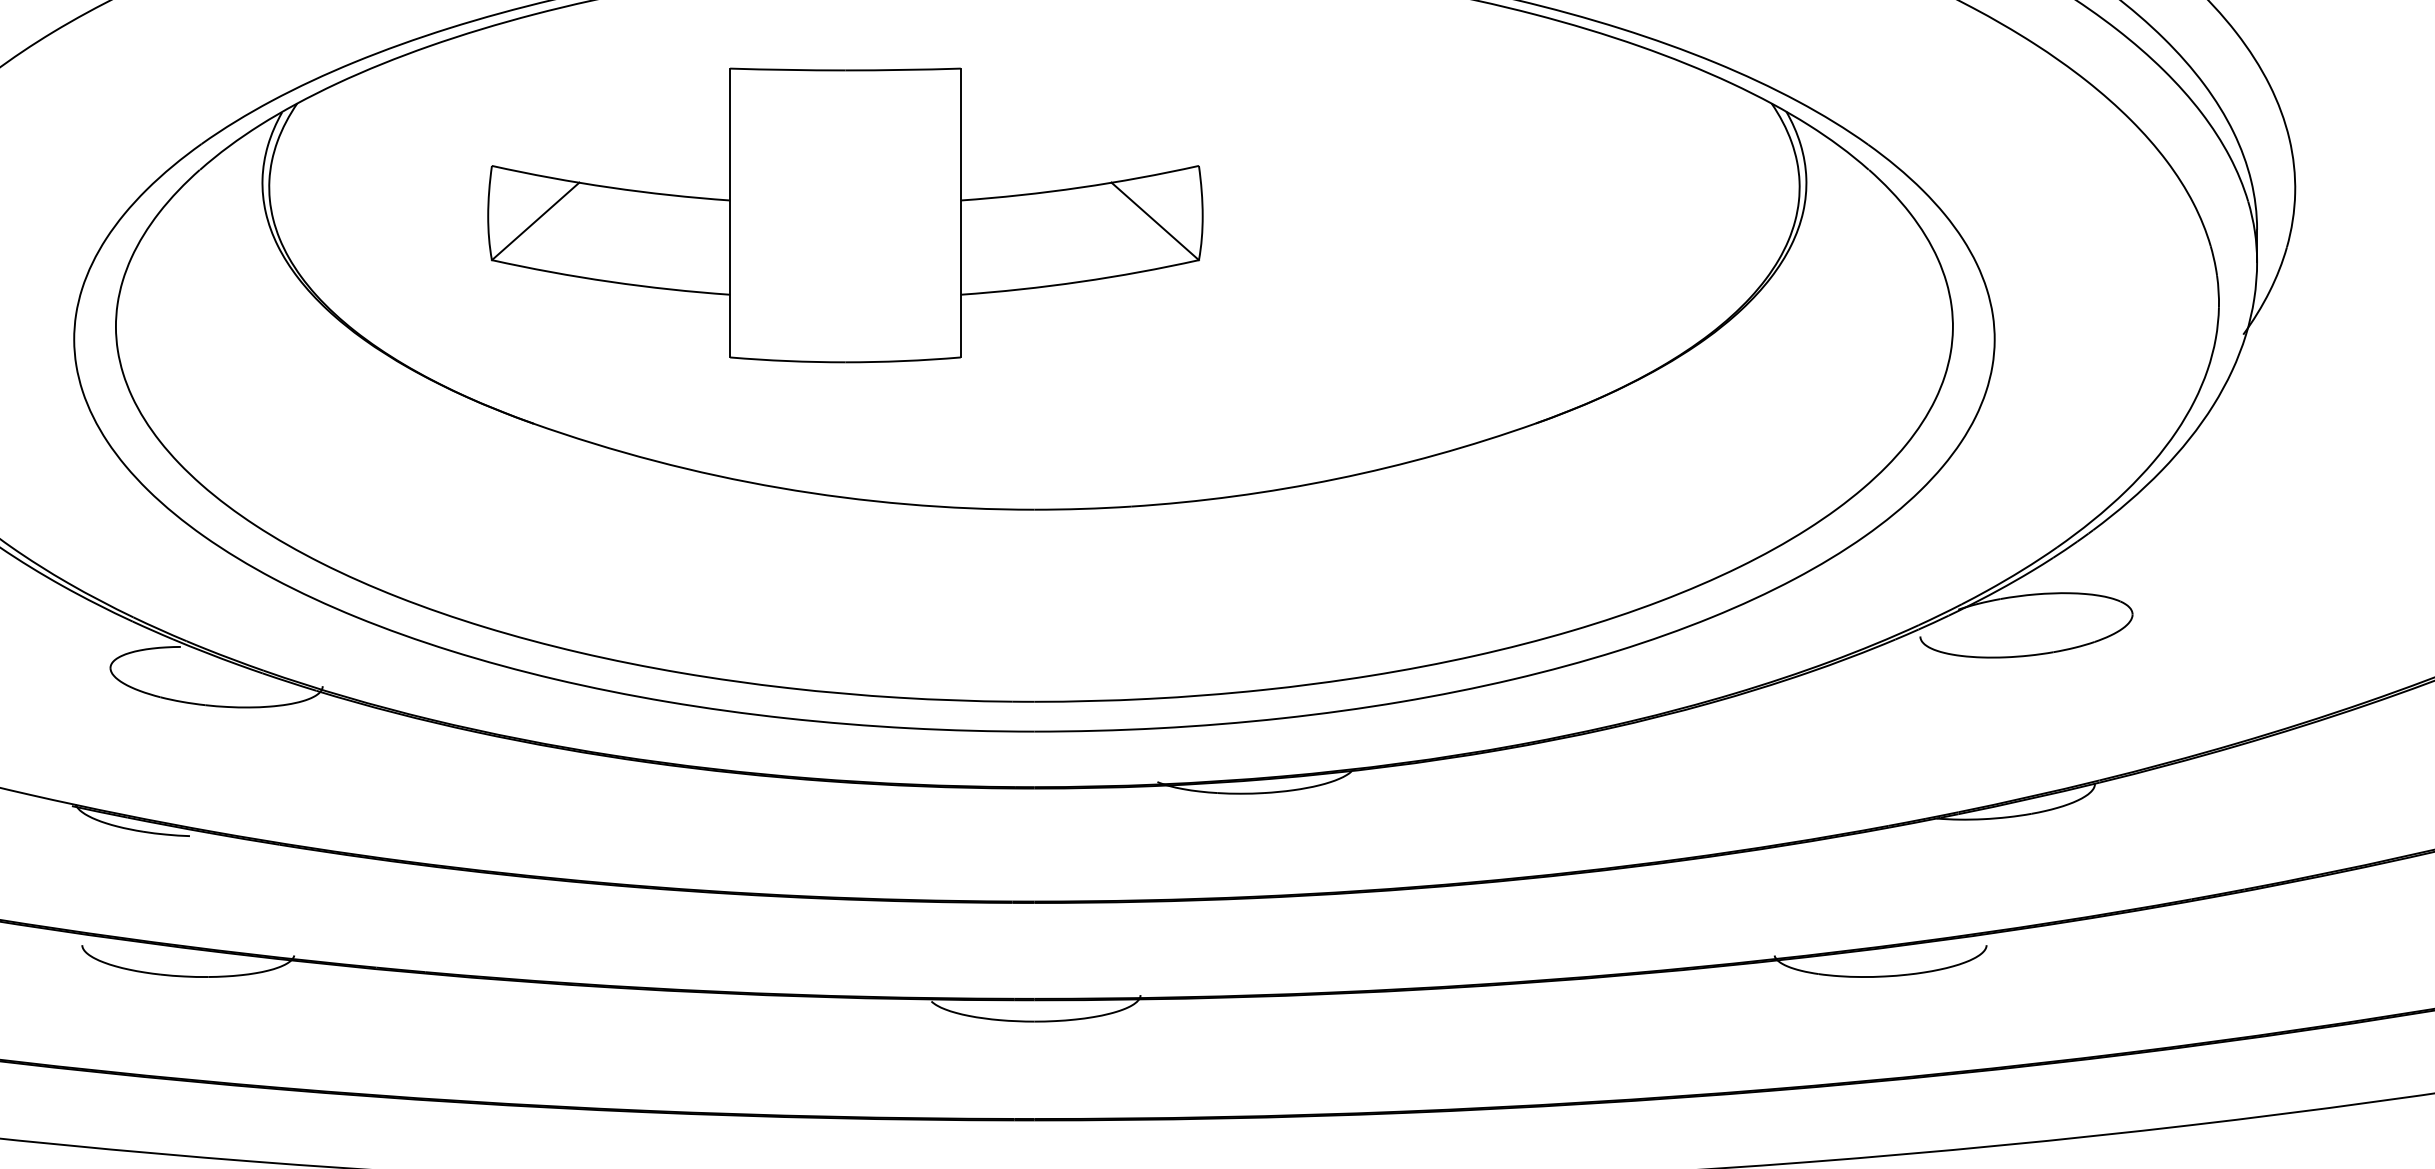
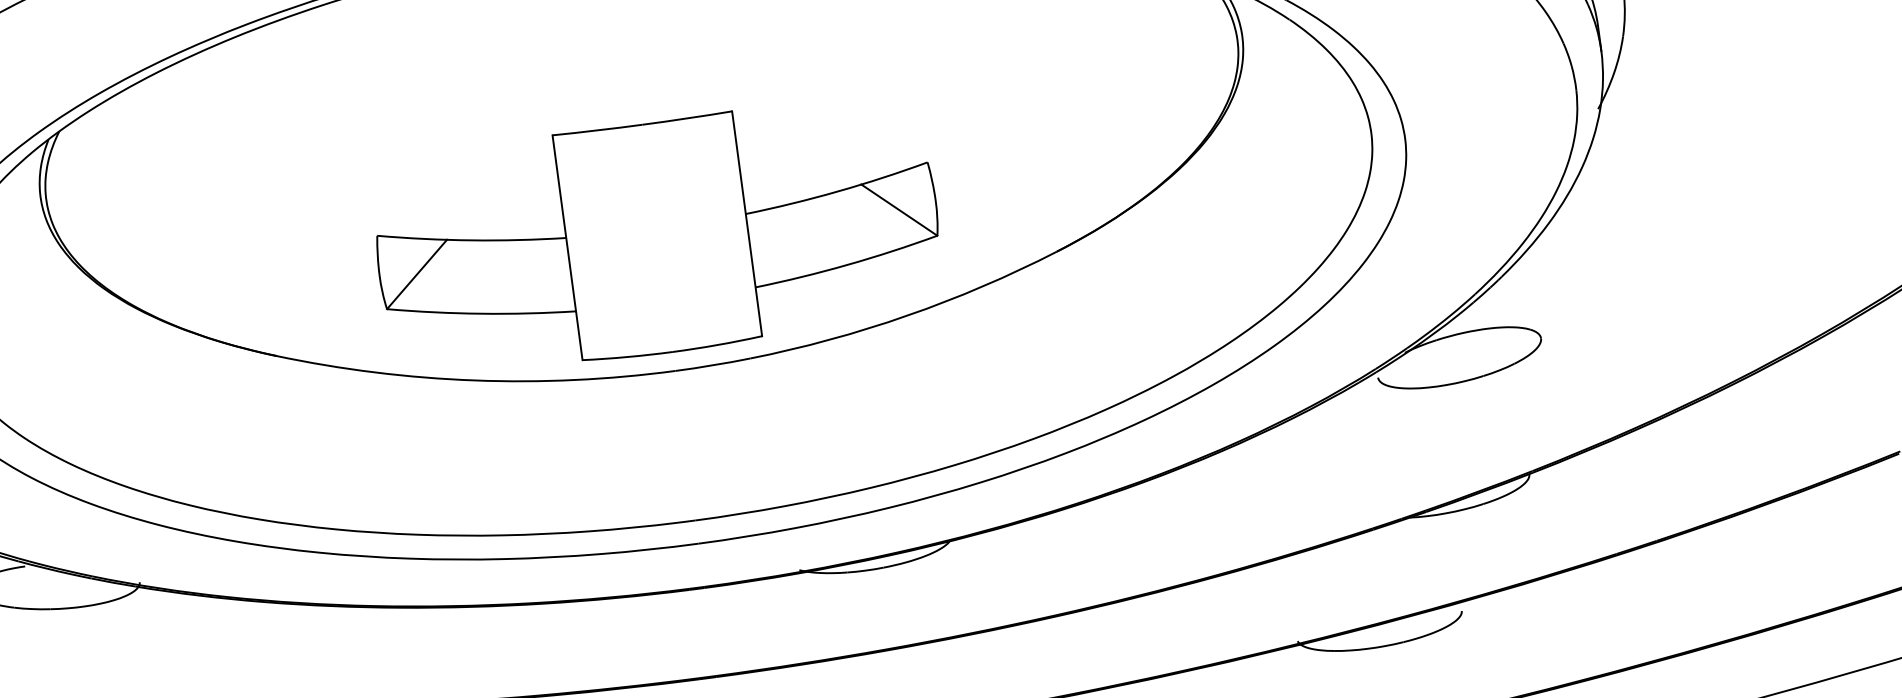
part: (845, 215) -> (657, 237), moved

